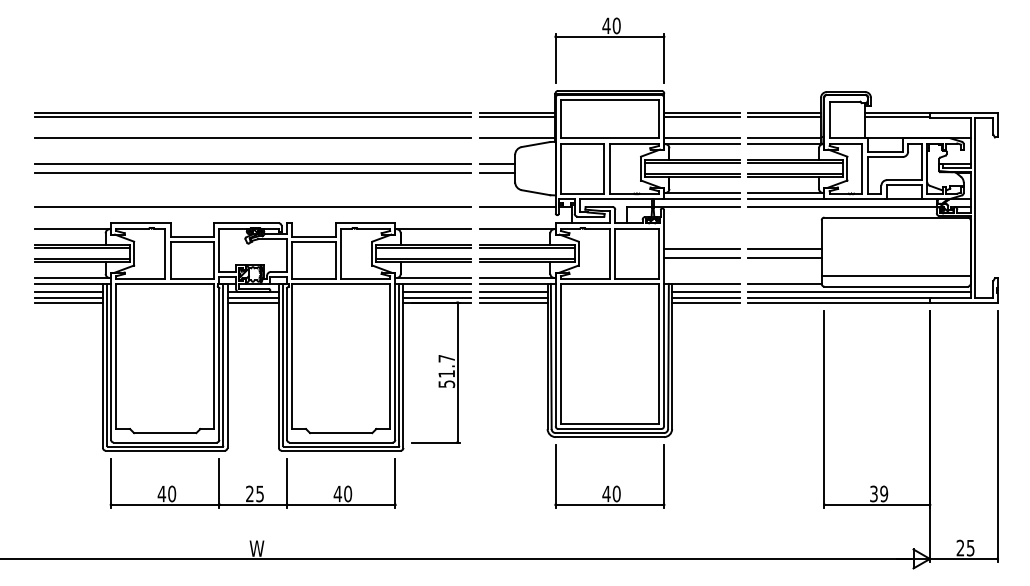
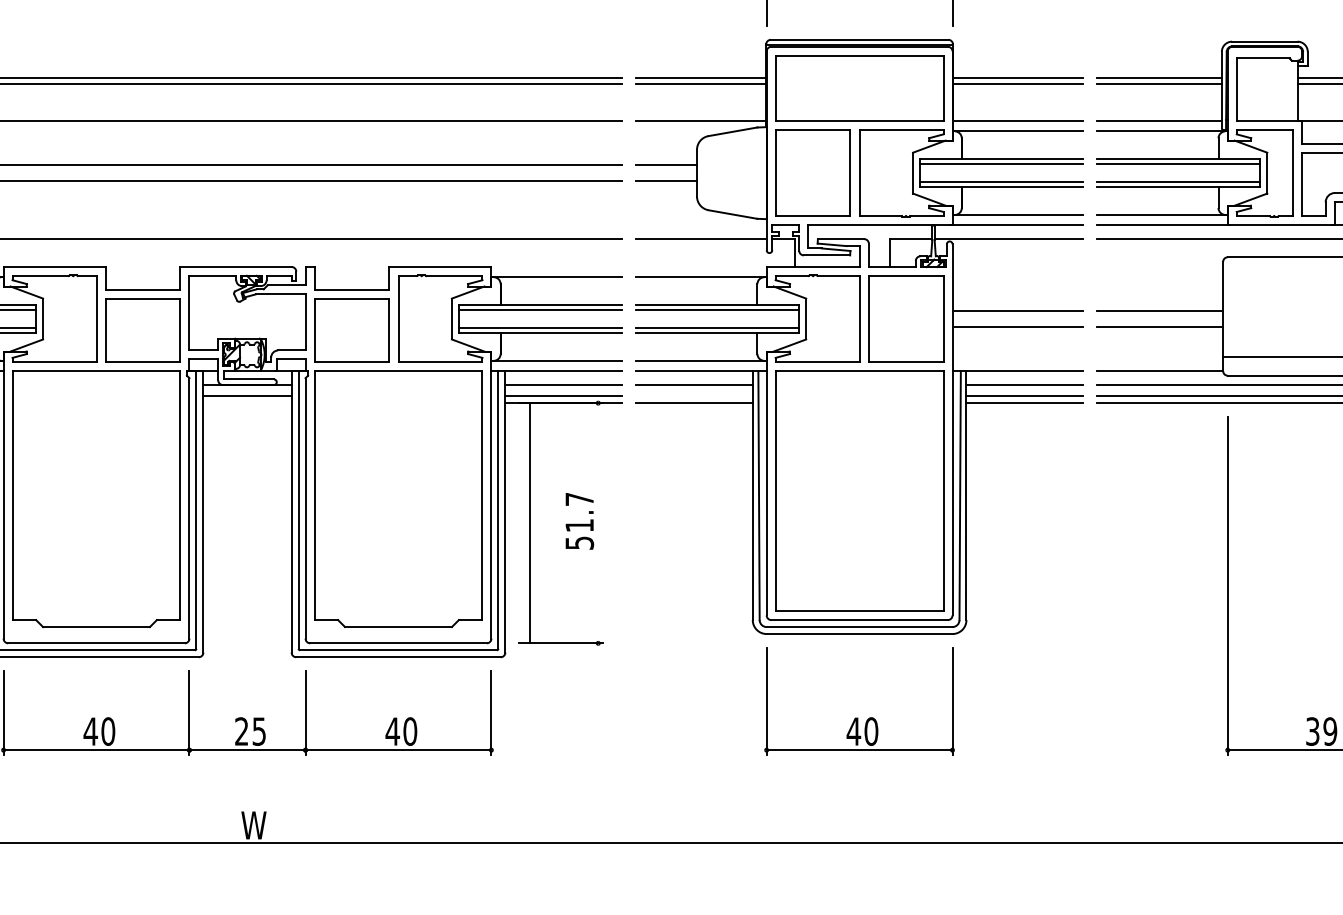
line: (513, 298) -> (694, 396), removed
line: (252, 302) -> (246, 402), removed
line: (457, 372) -> (529, 523), moved

